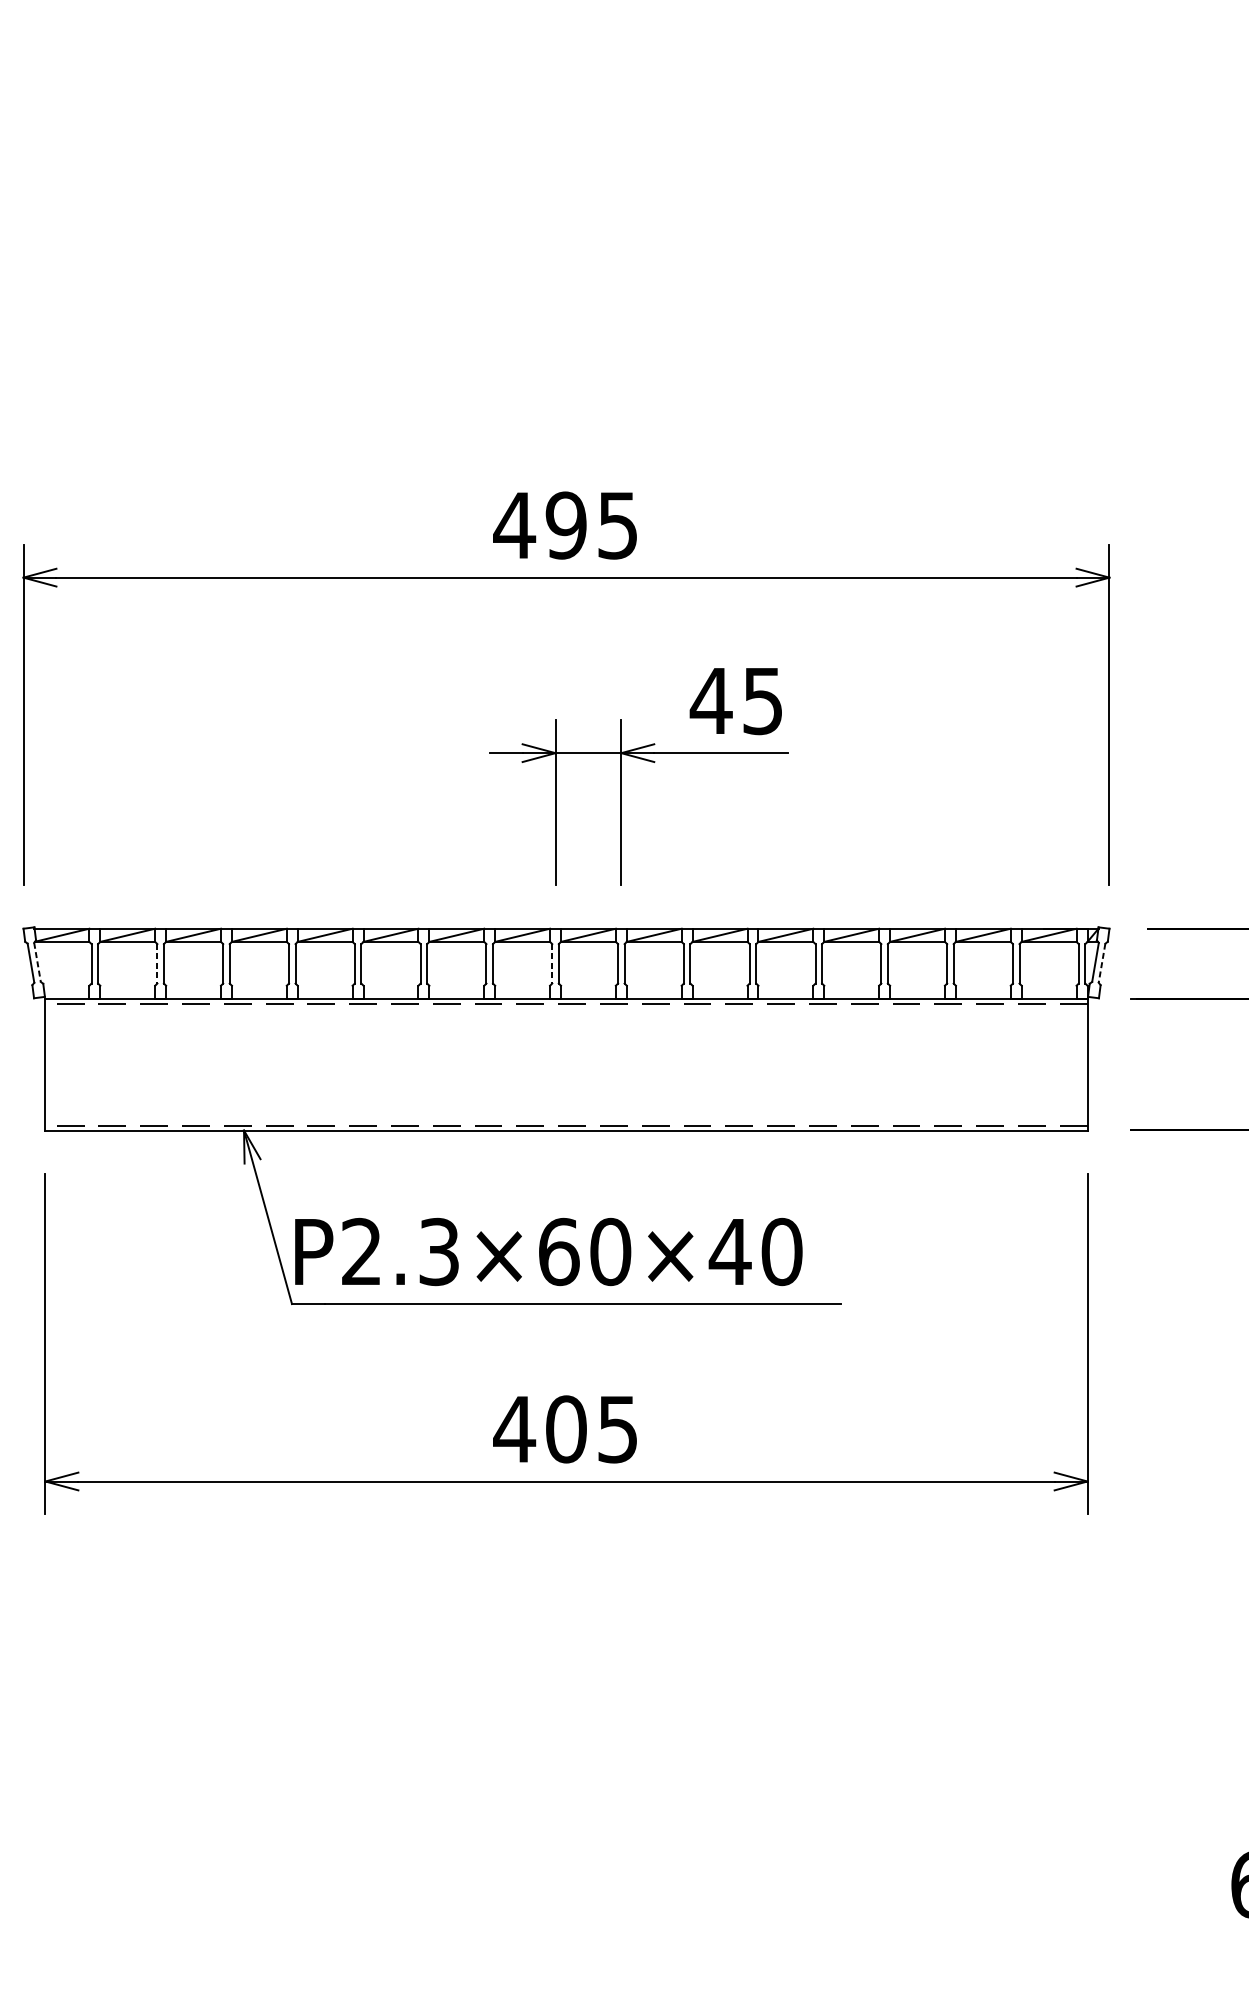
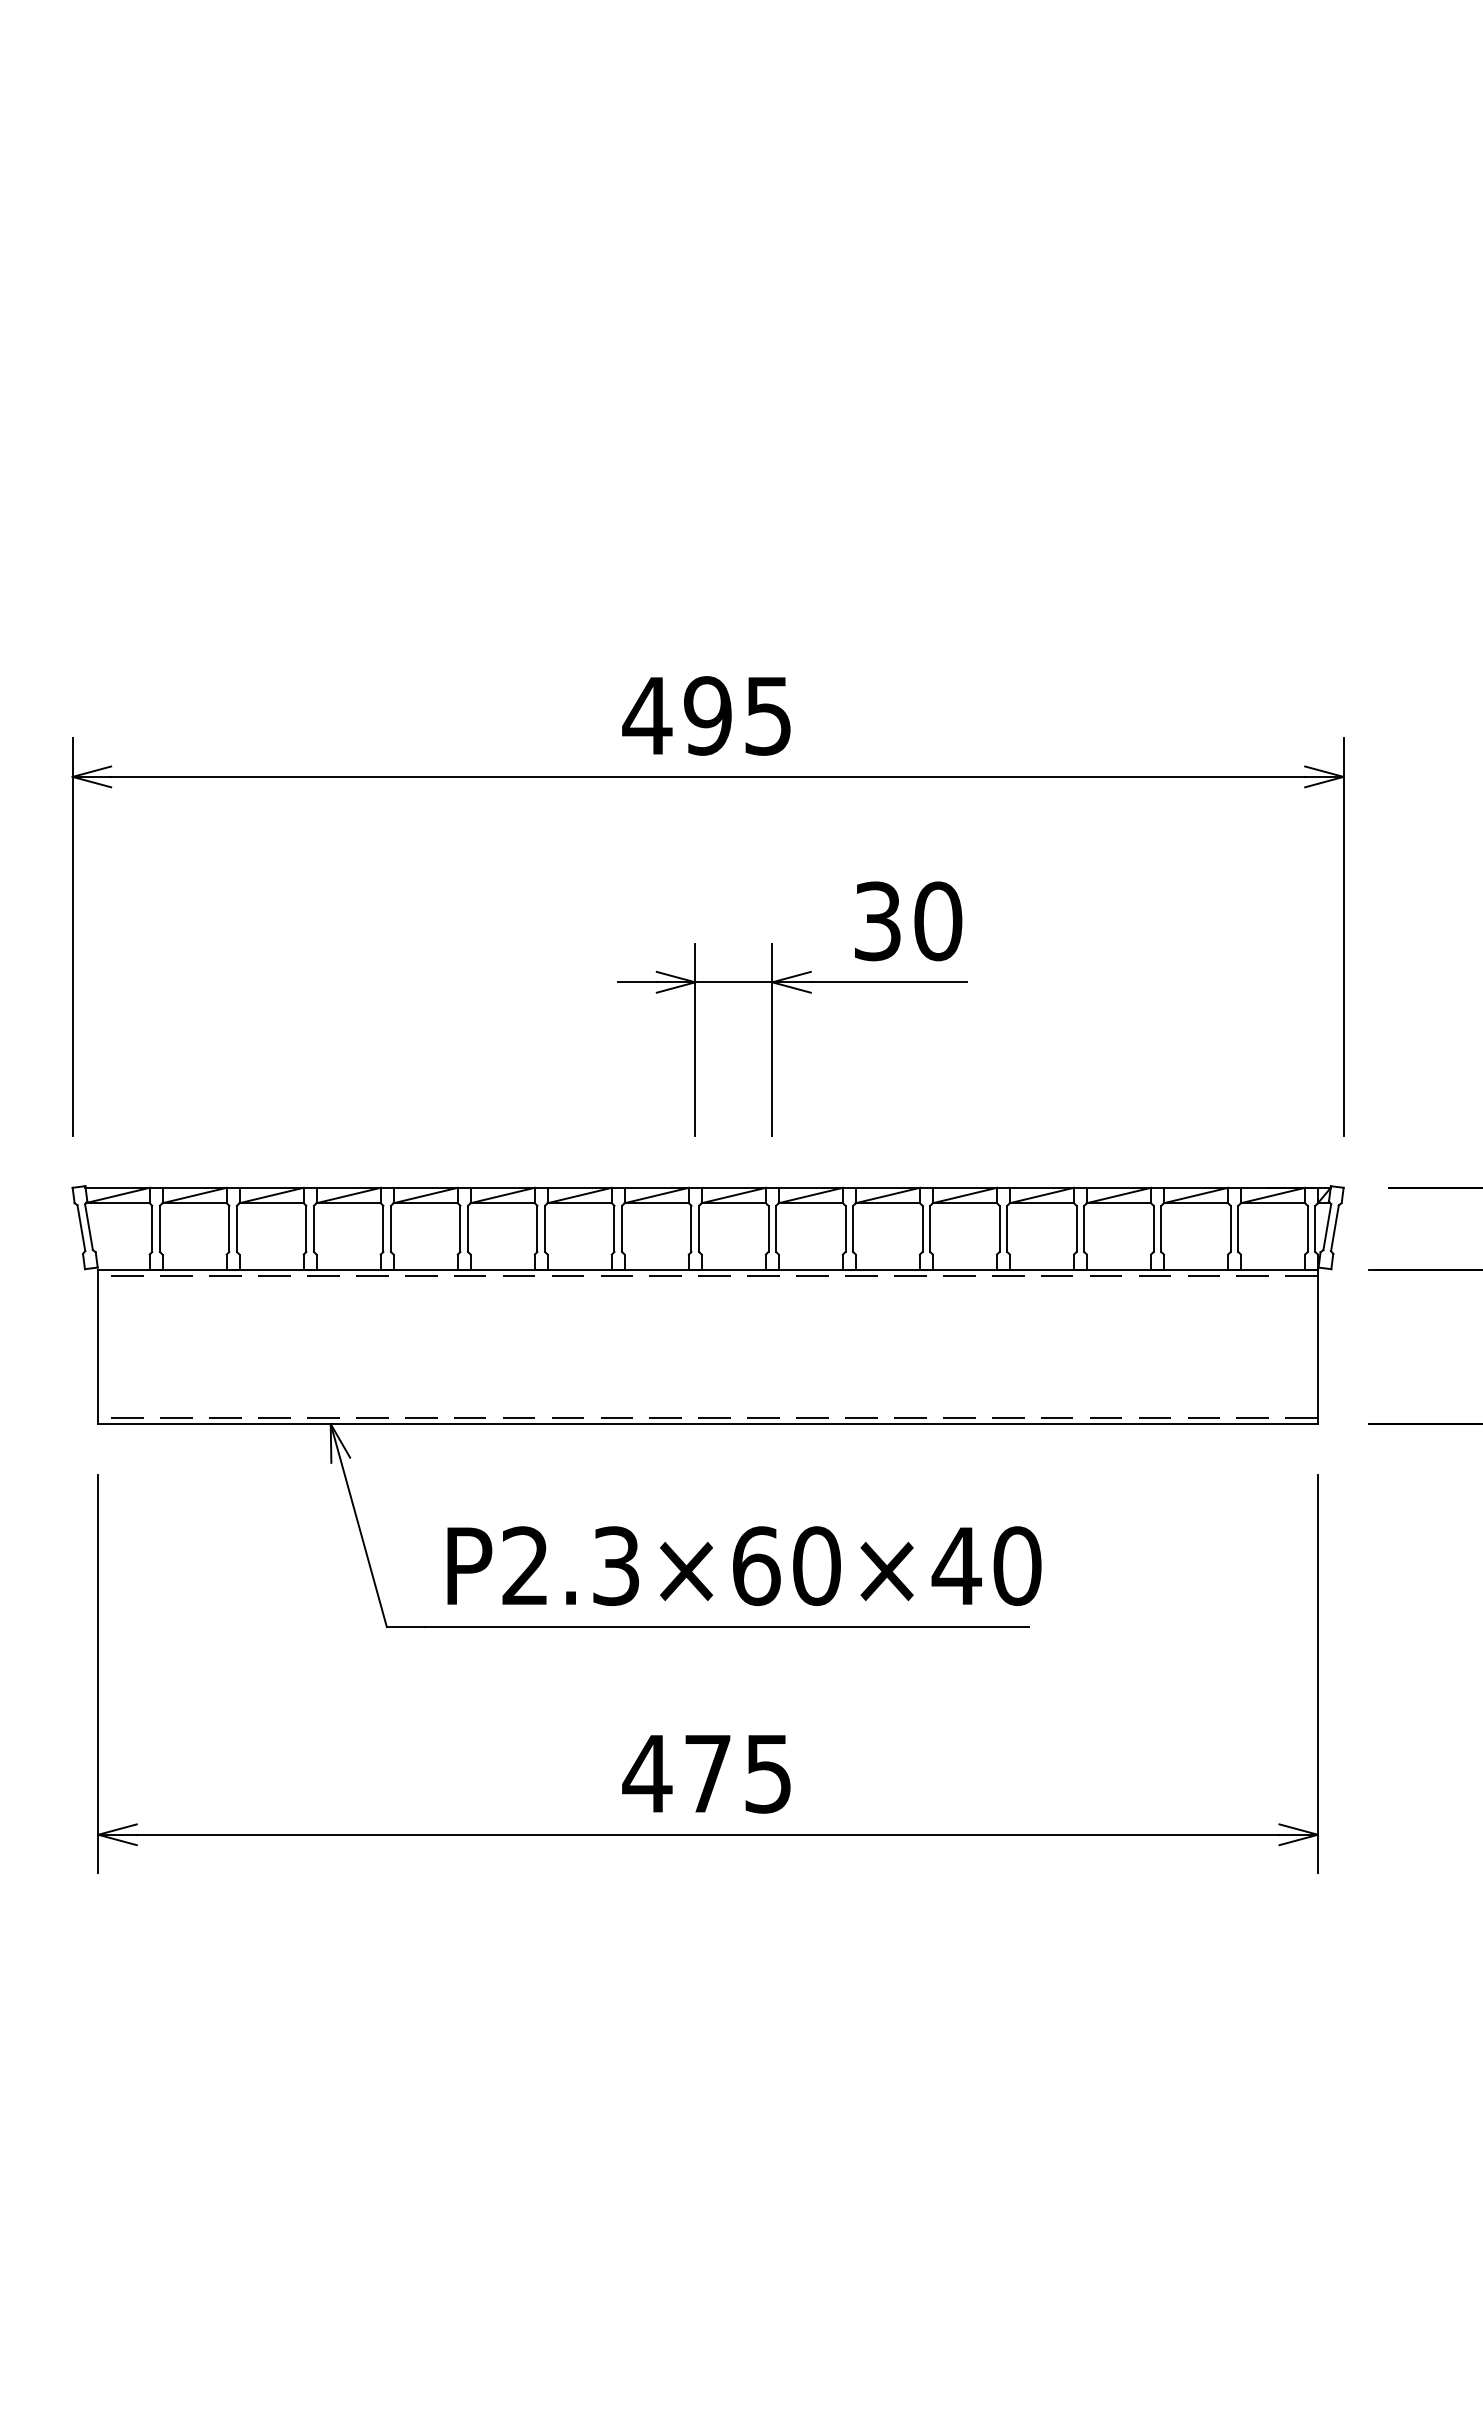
text: (736, 701) -> (907, 921), 45 -> 30
line: (37, 962) -> (89, 1227), dashed -> solid
line: (1101, 963) -> (1334, 1228), dashed -> solid
line: (157, 964) -> (229, 1229), dashed -> solid
line: (552, 964) -> (691, 1229), dashed -> solid
text: (548, 1252) -> (744, 1566), moved
text: (566, 1429) -> (708, 1773), 405 -> 475

